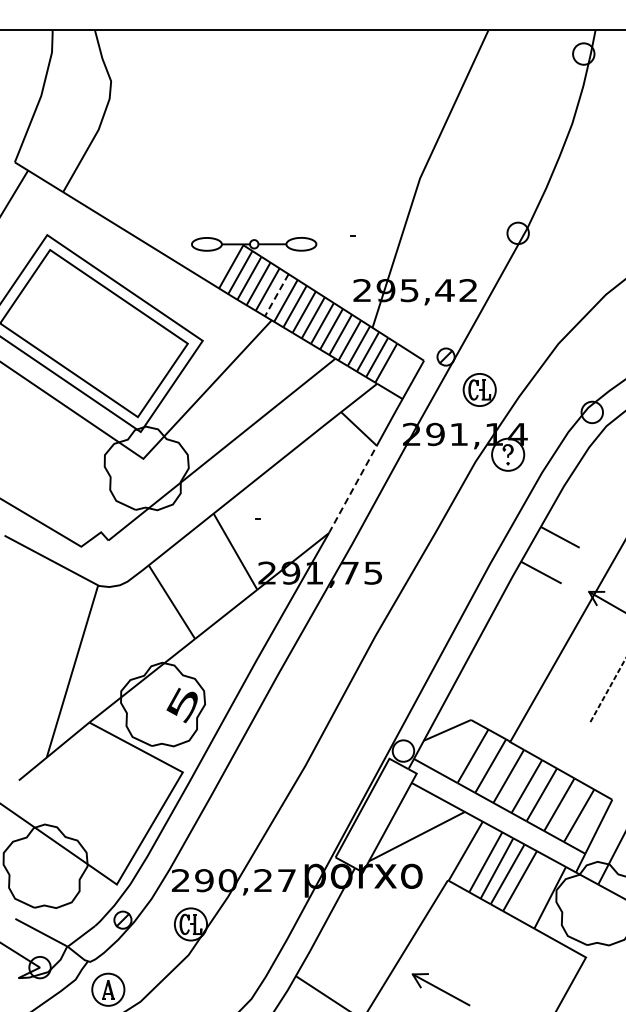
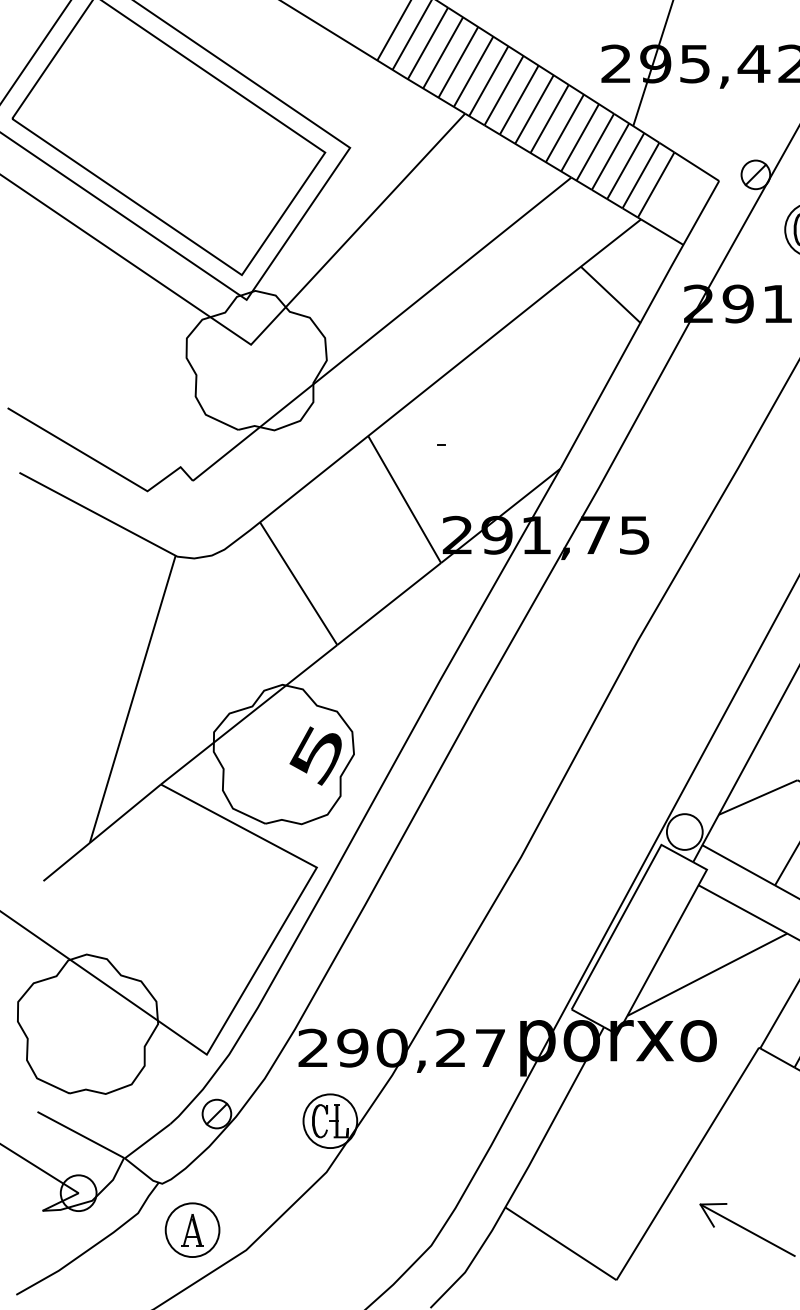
line: (276, 295) -> (473, 72), dashed -> solid
line: (352, 490) -> (599, 397), dashed -> solid

